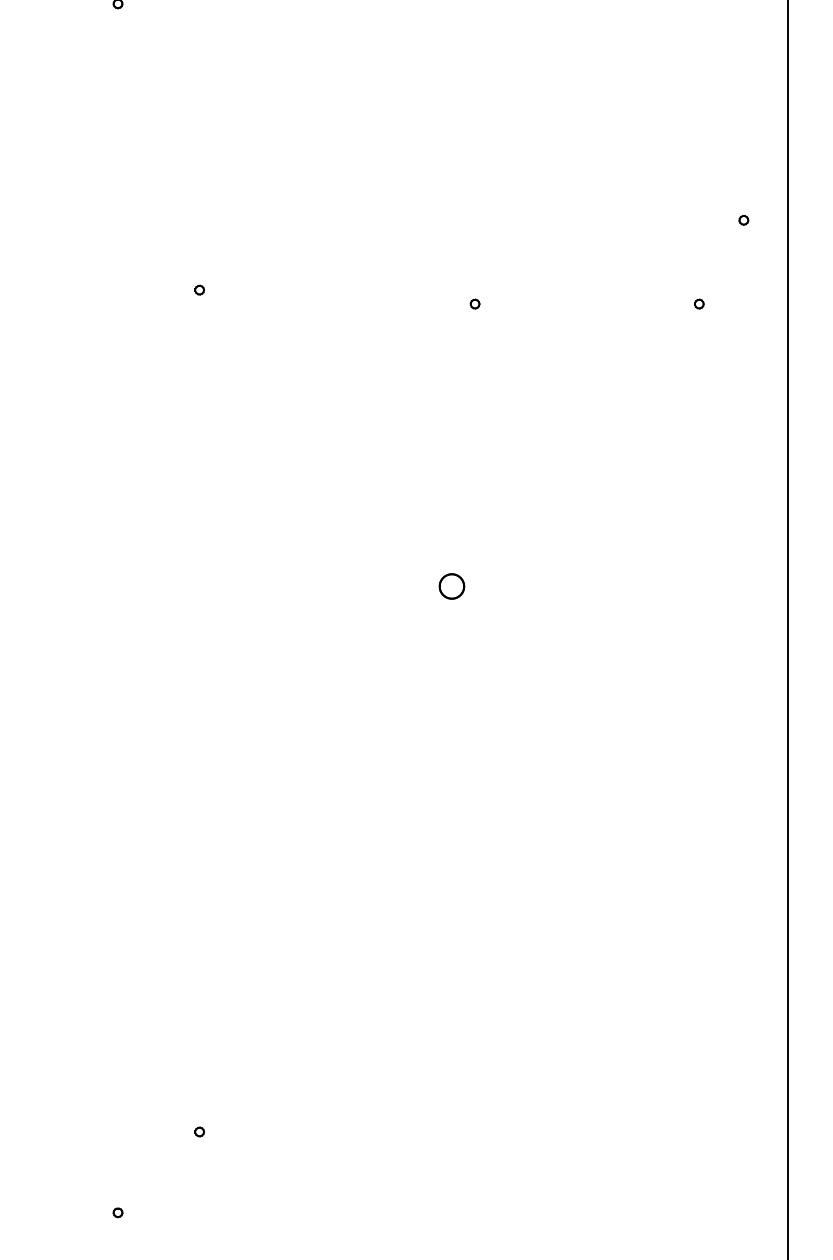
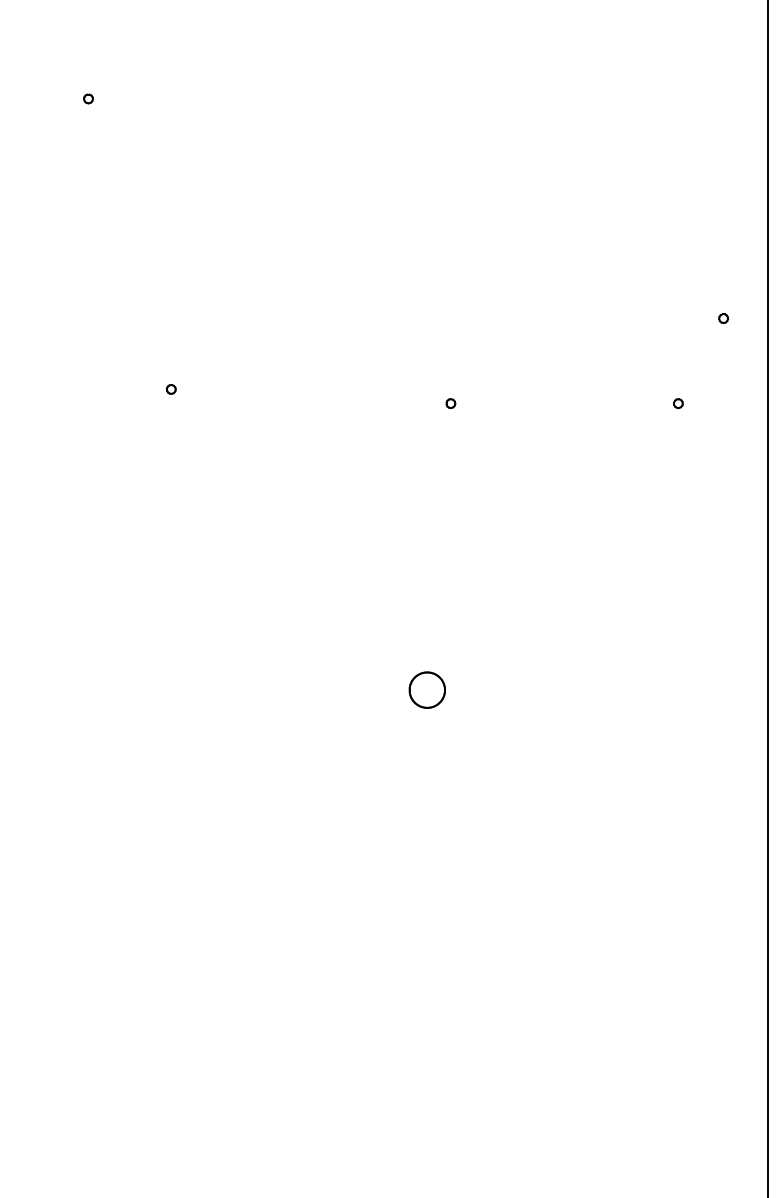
part: (451, 586) -> (426, 690), size x1.43

